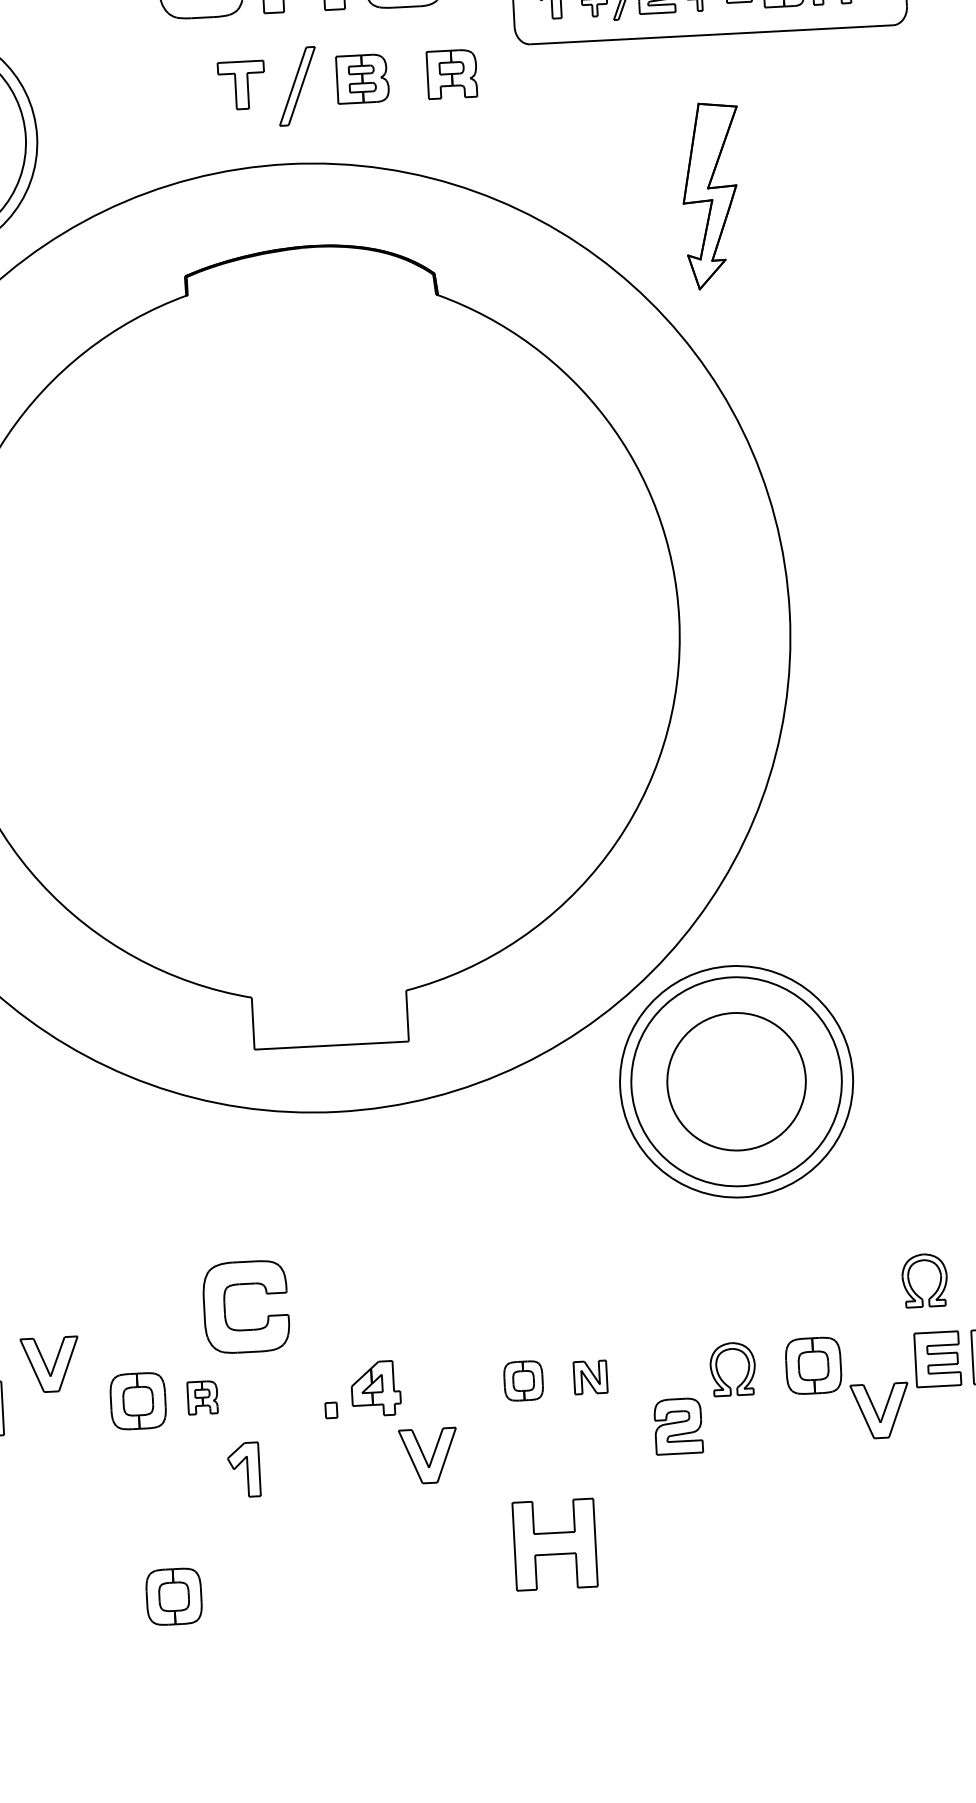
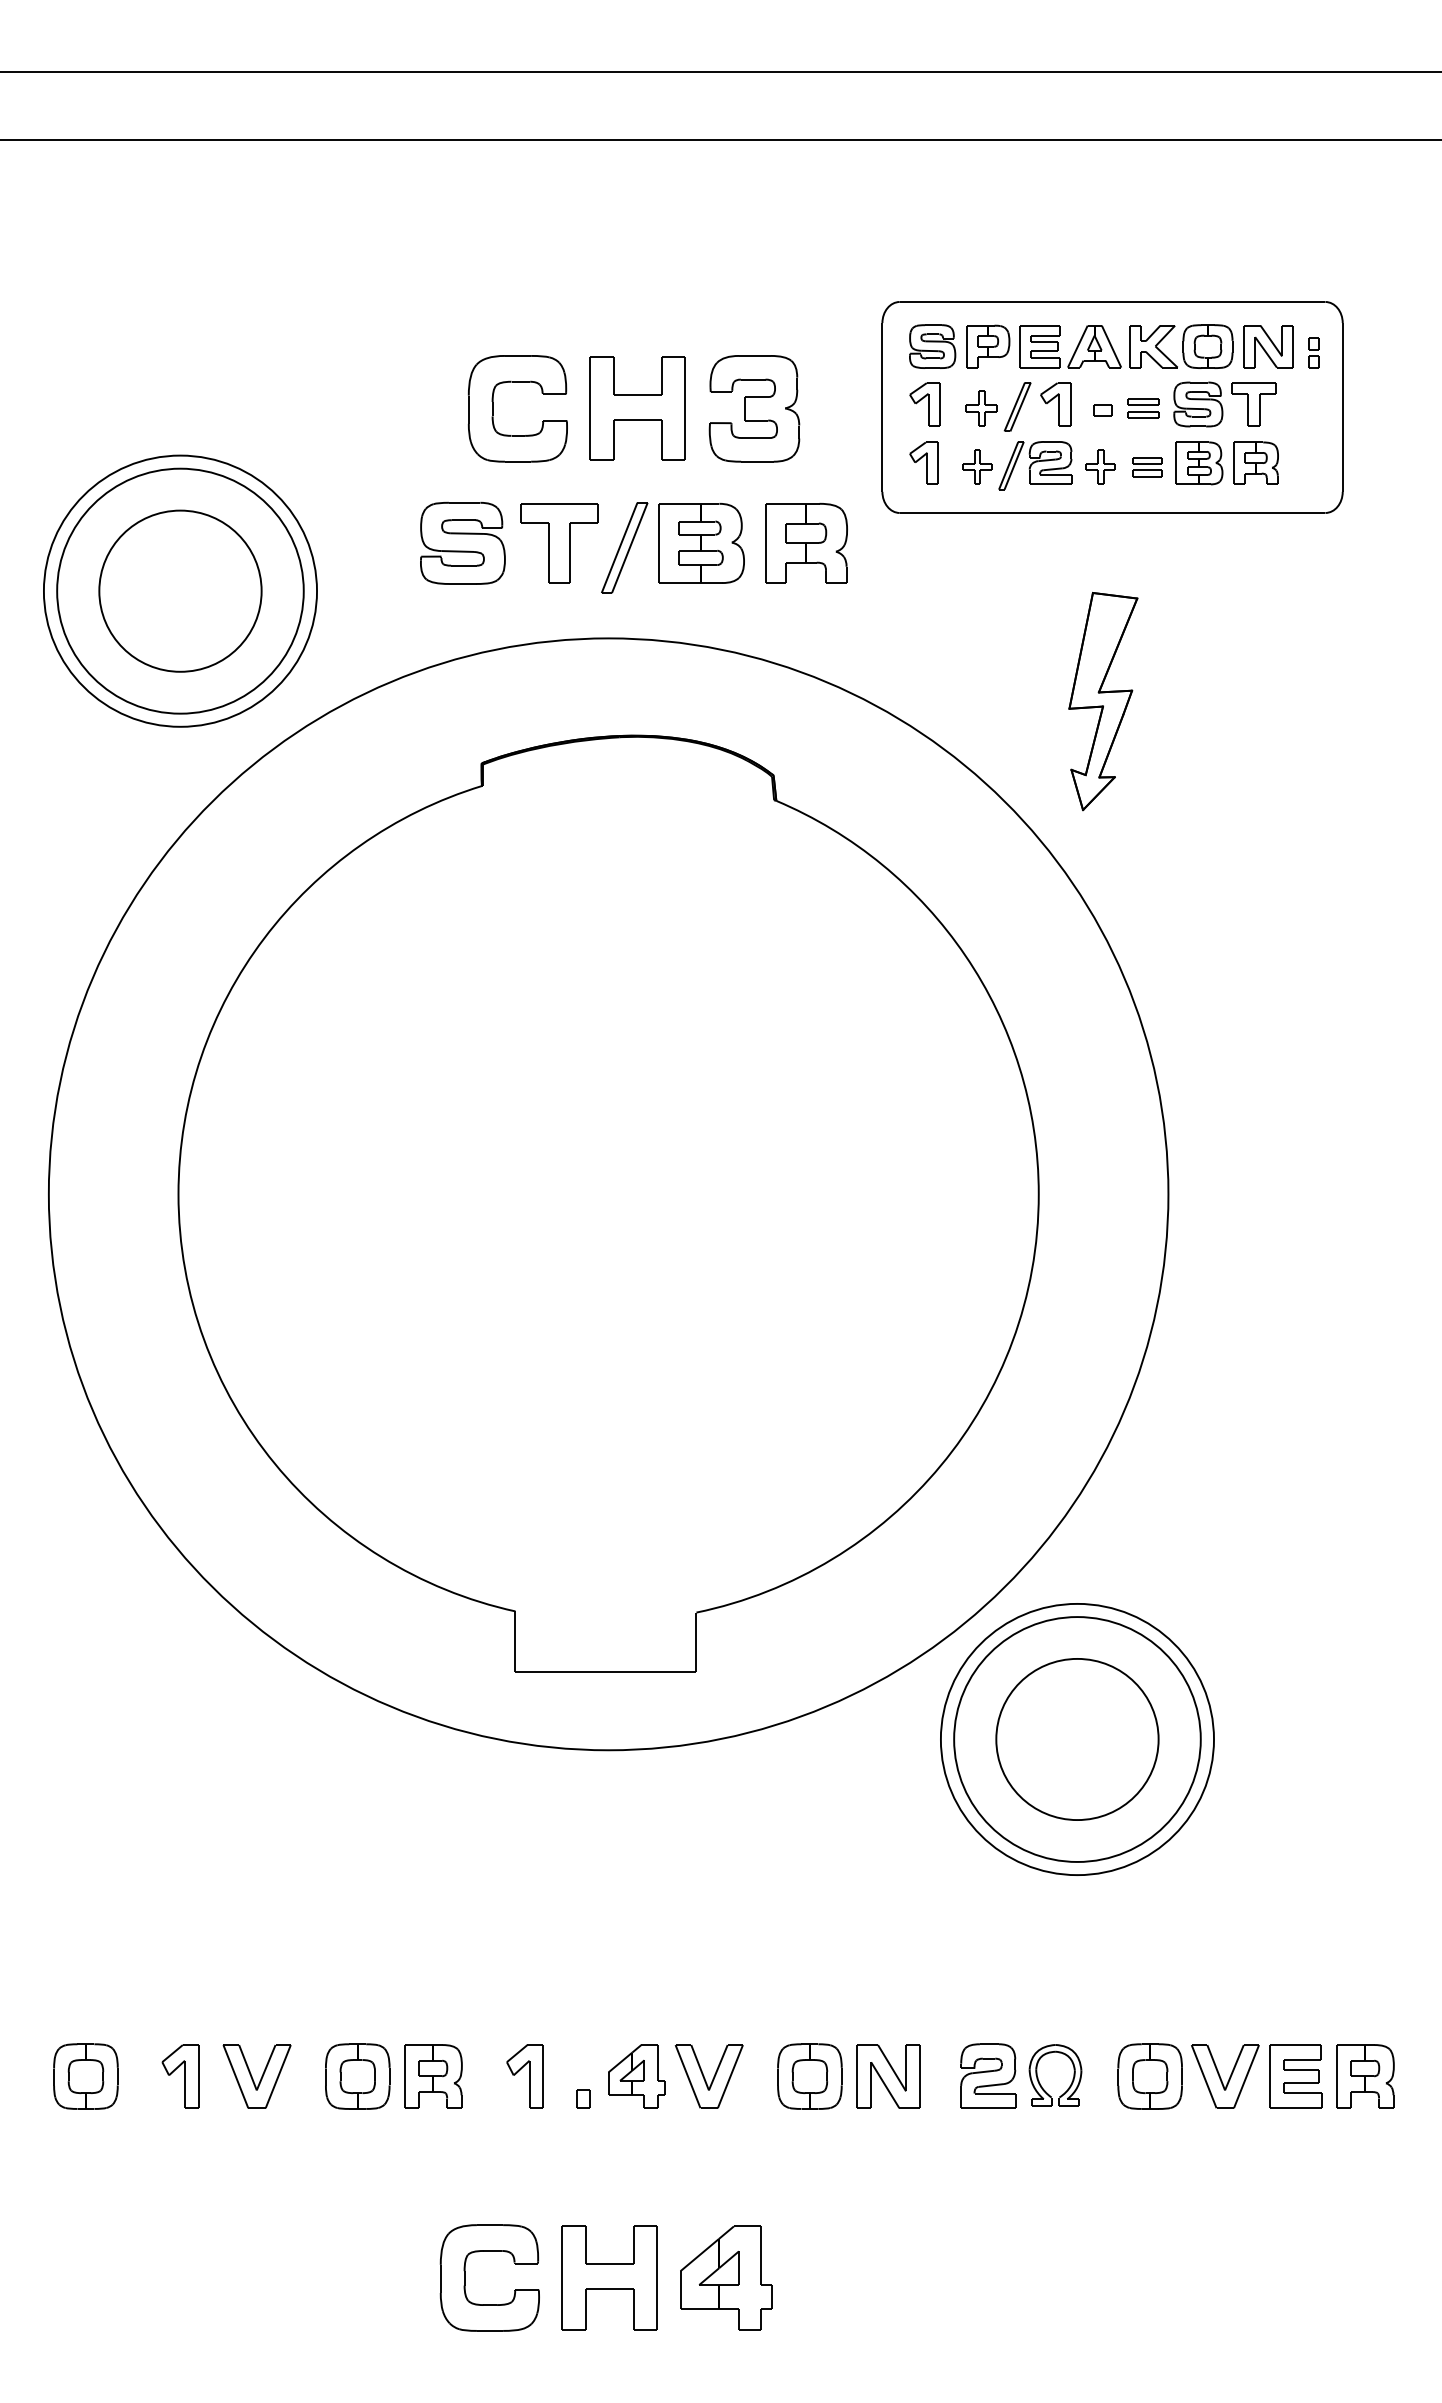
part: (452, 73) -> (806, 542), size x1.43
part: (362, 78) -> (701, 542), size x1.43
part: (241, 85) -> (559, 543), size x1.43
part: (158, 88) -> (462, 542), added
part: (911, 1285) -> (1269, 1988), removed
part: (225, 1307) -> (465, 2277), moved
part: (49, 1364) -> (256, 2076), moved
part: (590, 1377) -> (888, 2076), size x1.67
part: (523, 1380) -> (809, 2076), size x1.43
part: (202, 1397) -> (433, 2076), size x1.67
part: (880, 1410) -> (1225, 2076), moved
part: (678, 1425) -> (988, 2075), moved
part: (428, 1456) -> (708, 2076), moved
part: (243, 1469) -> (524, 2076), moved
part: (554, 1544) -> (609, 2277), moved
part: (461, 1555) -> (726, 2277), added
part: (173, 1596) -> (387, 2307), removed

